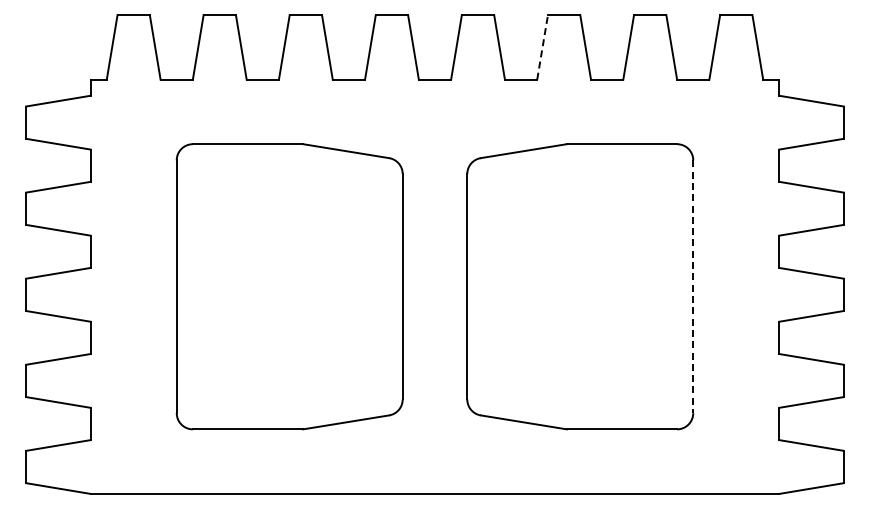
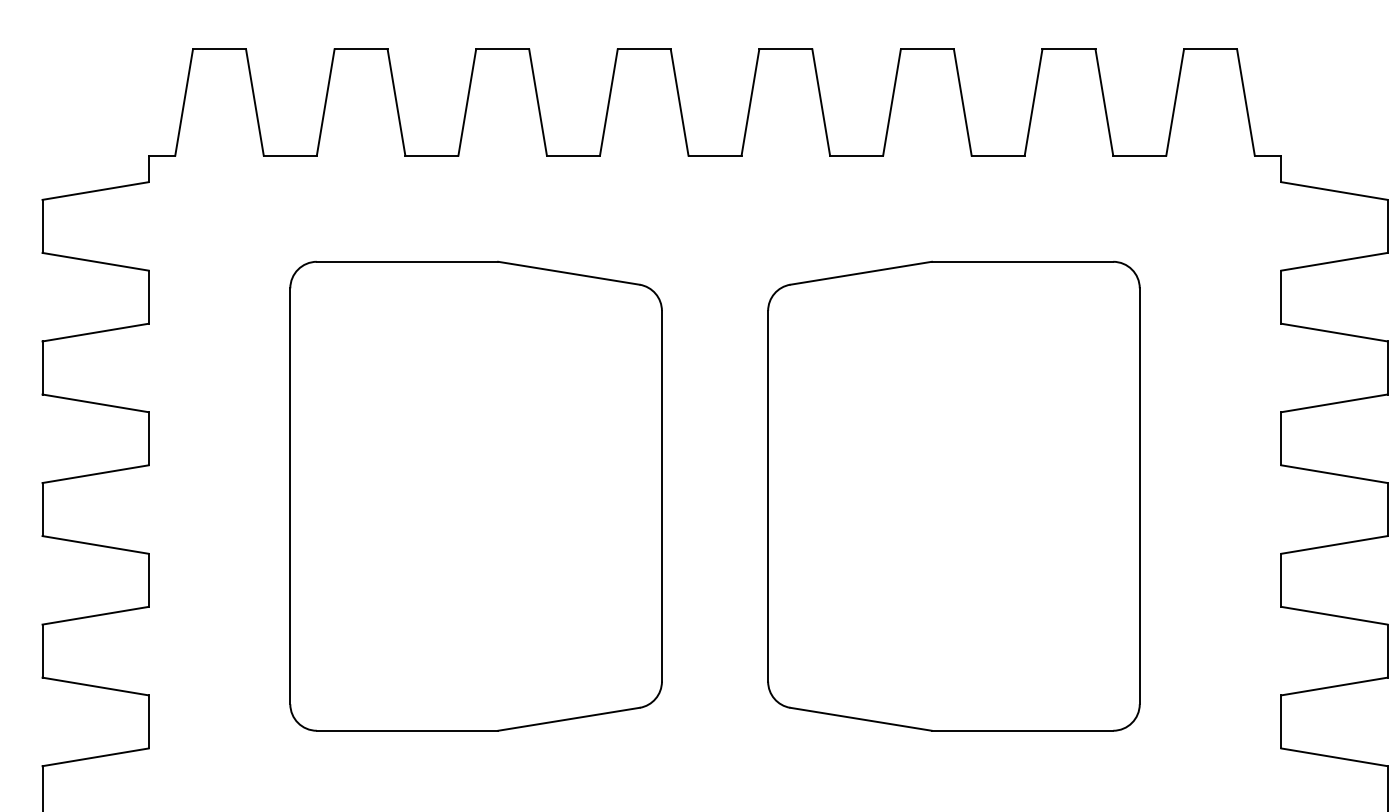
line: (542, 47) -> (891, 102), dashed -> solid
line: (693, 287) -> (1140, 497), dashed -> solid

